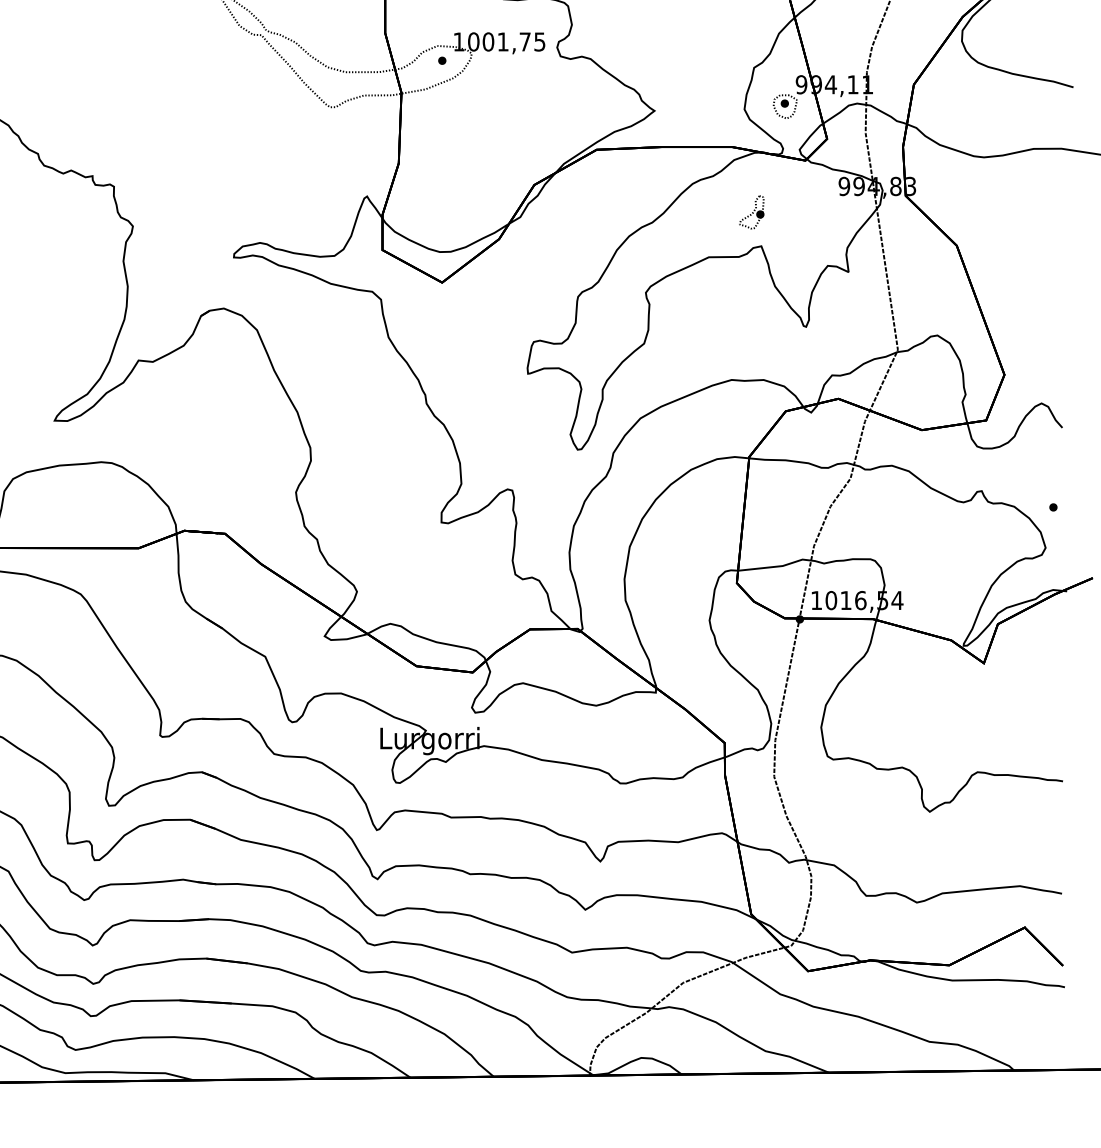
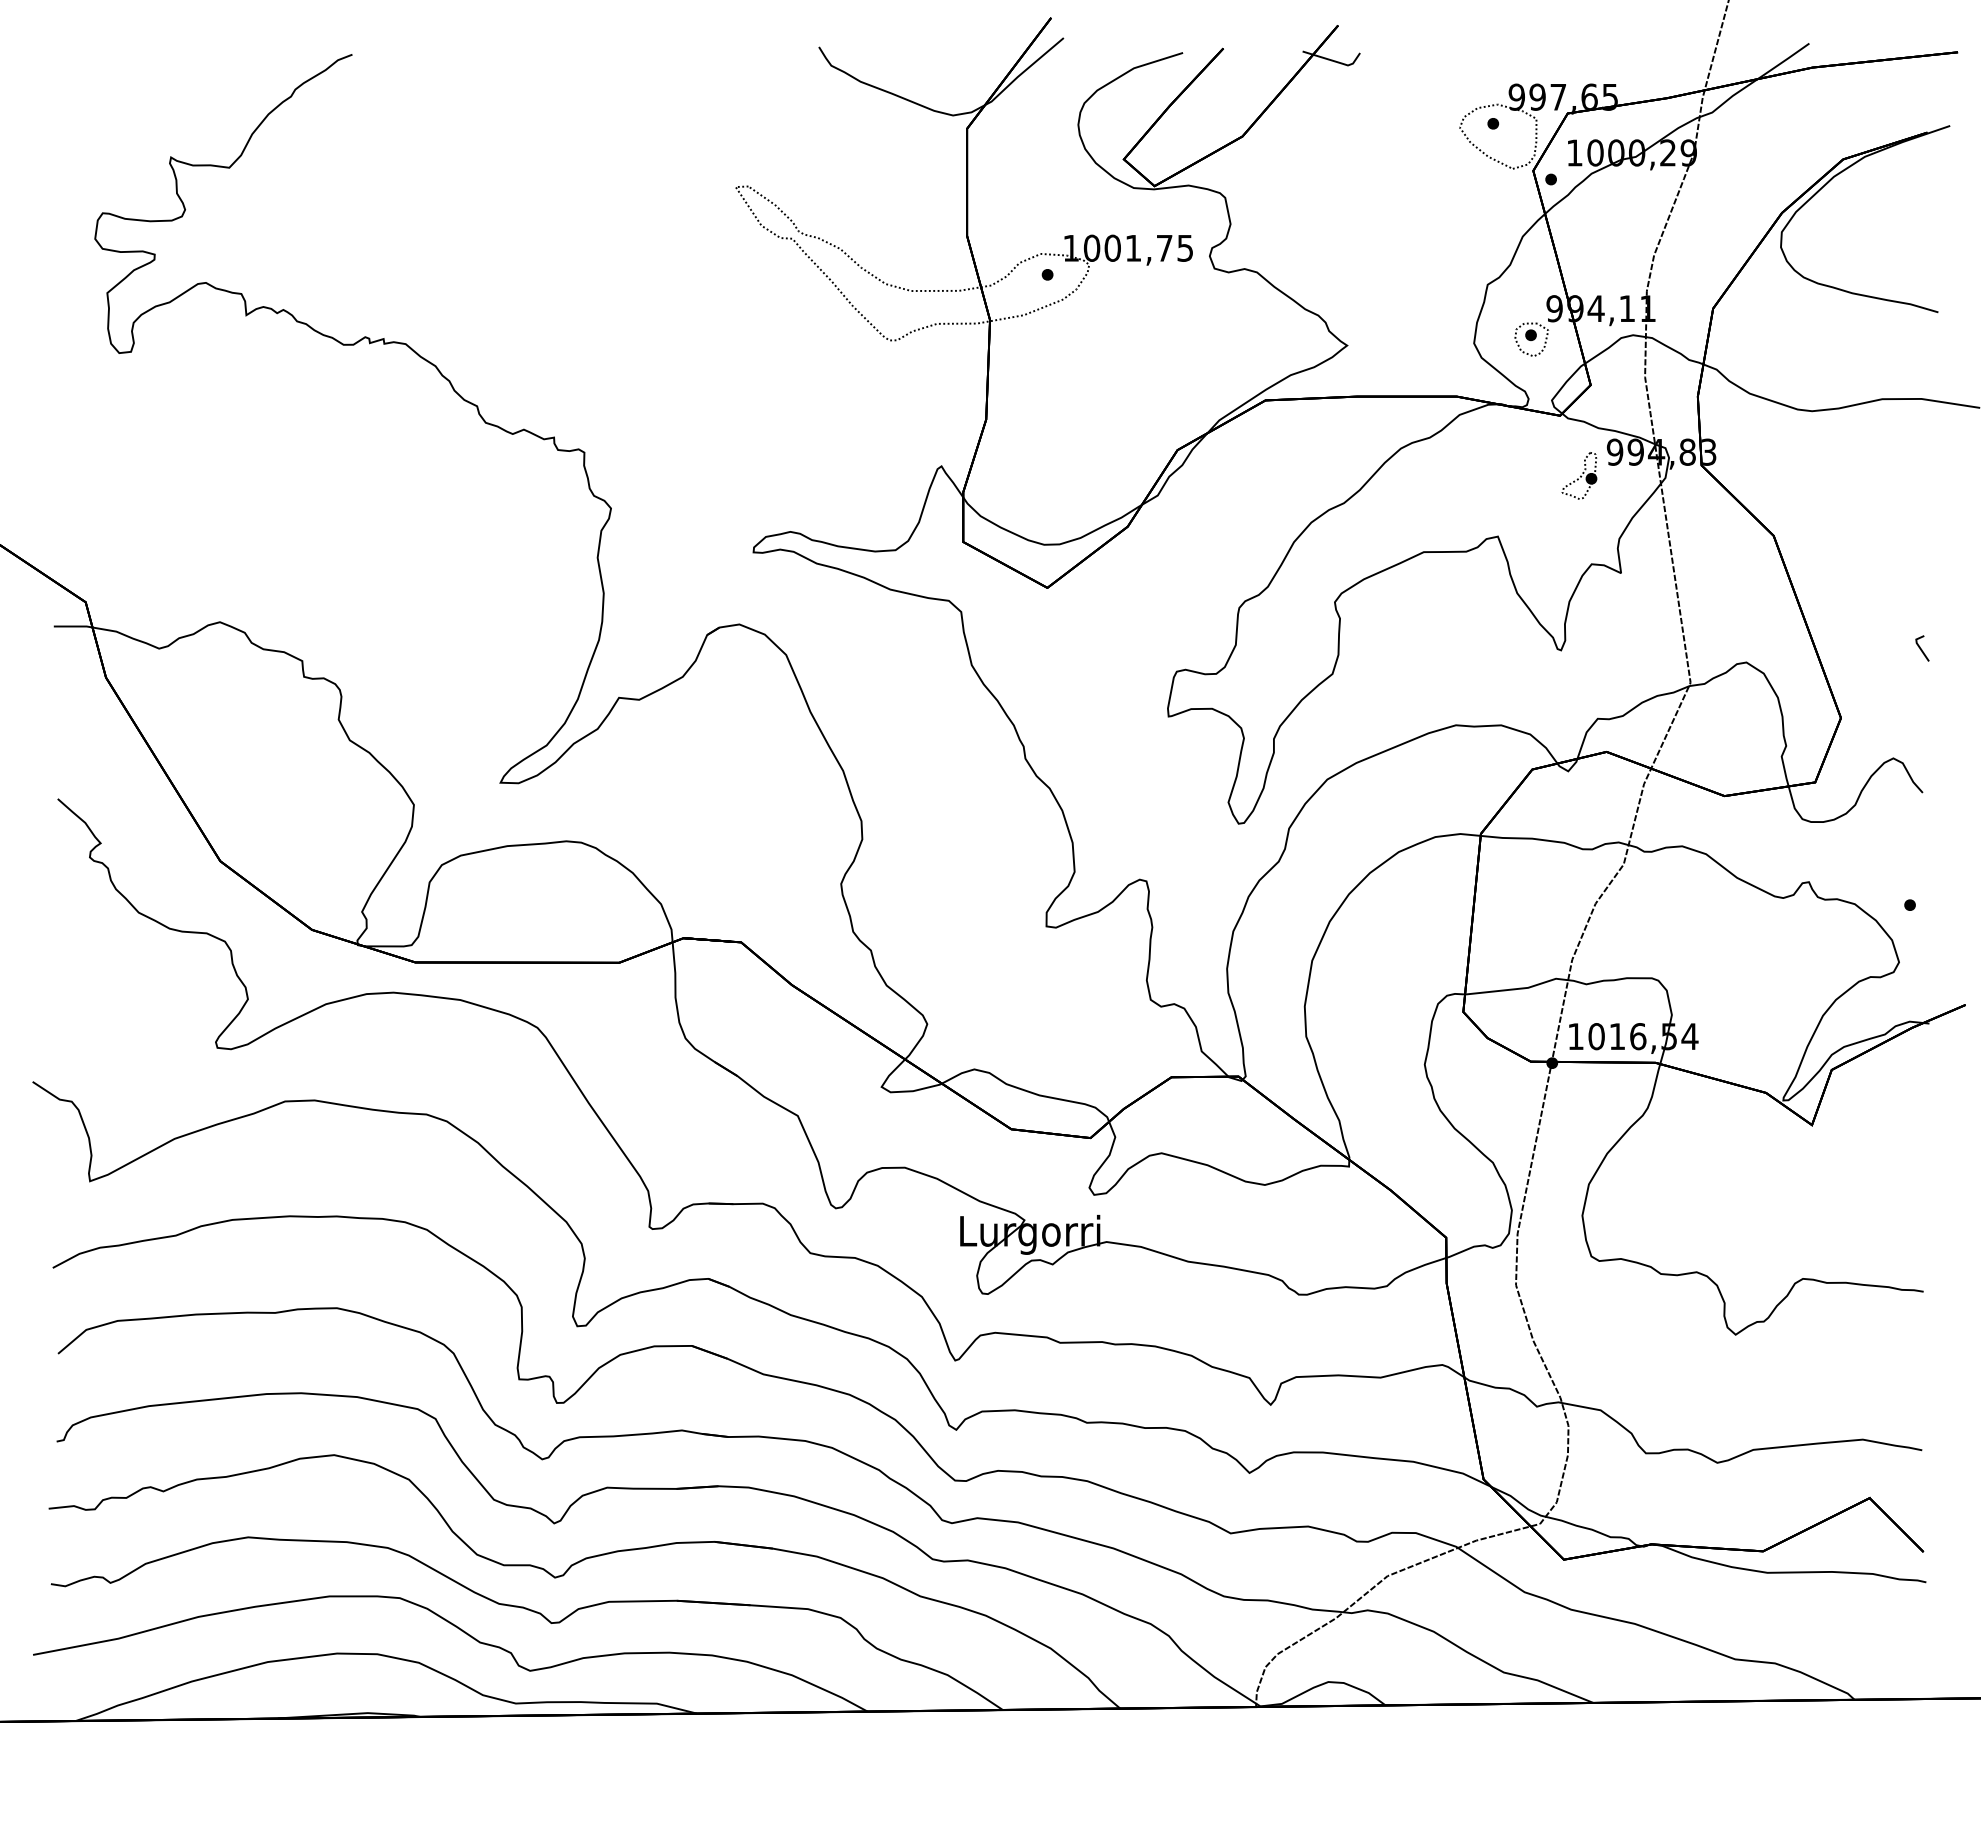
part: (751, 212) -> (1579, 475), moved
line: (1061, 325) -> (1921, 648), added

